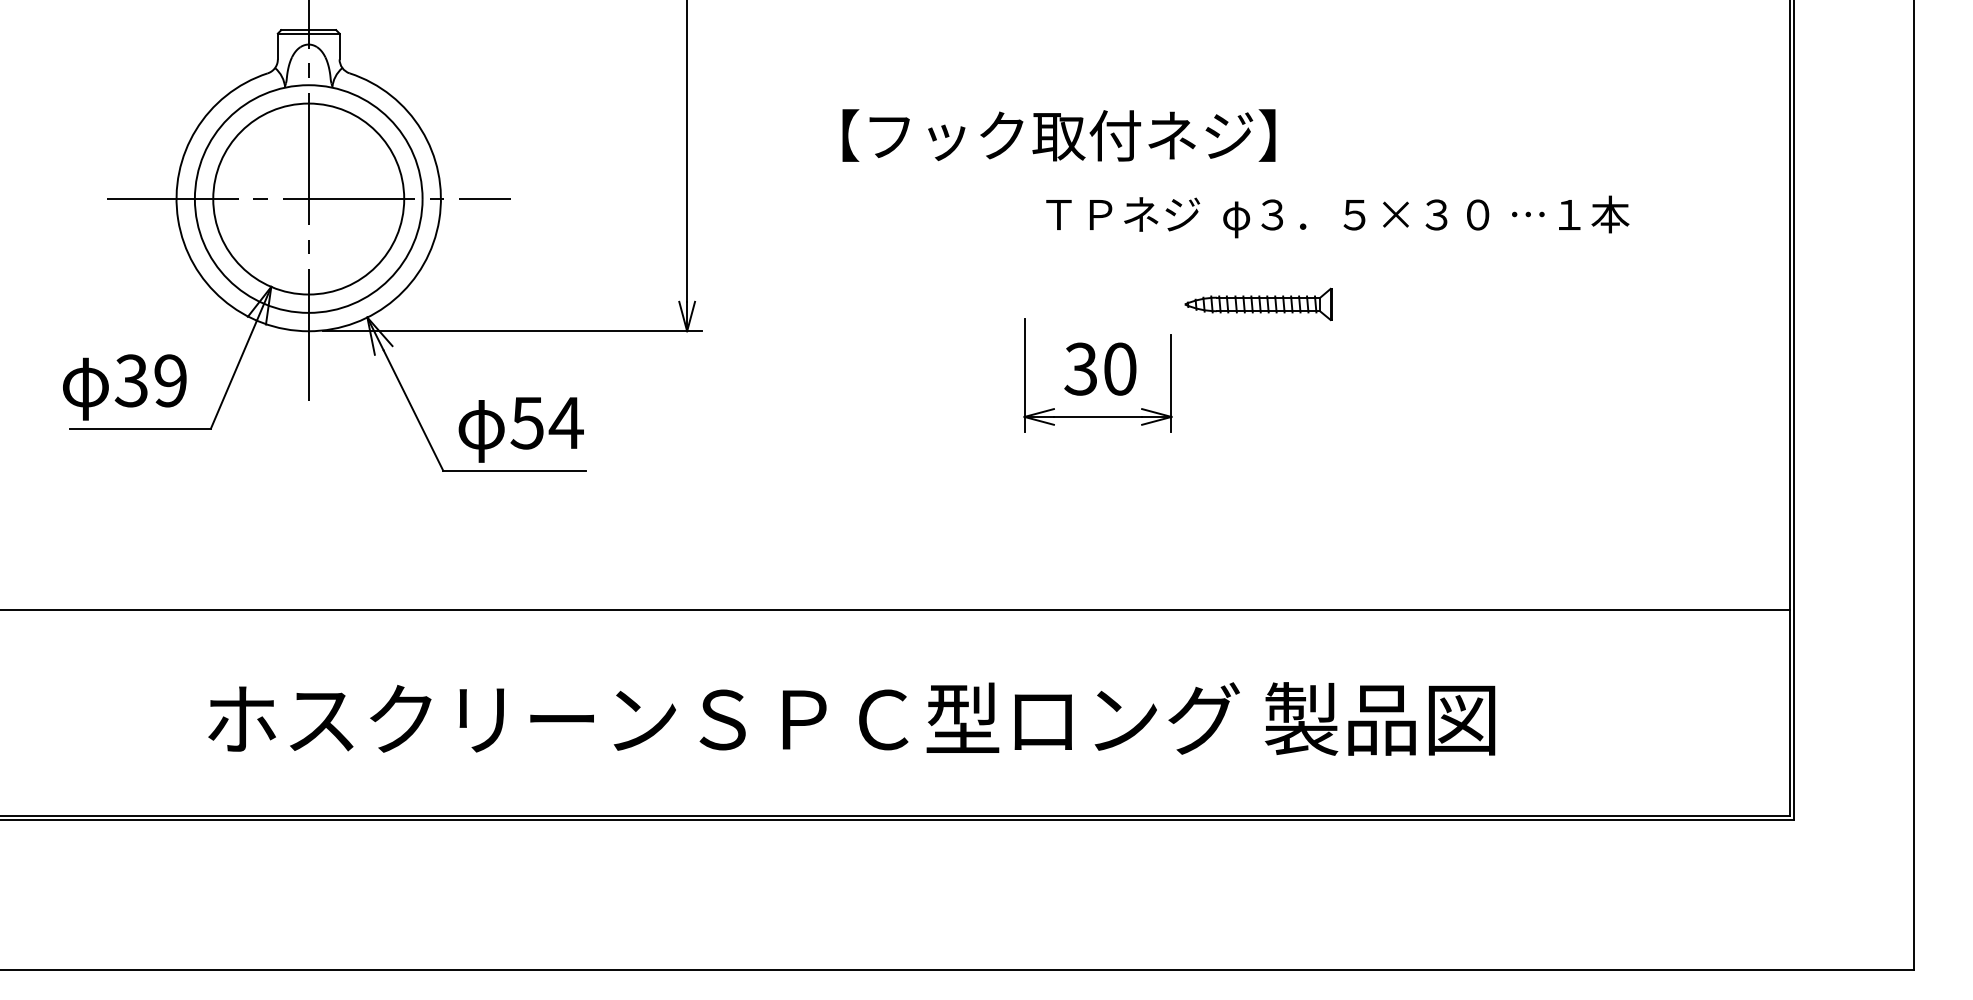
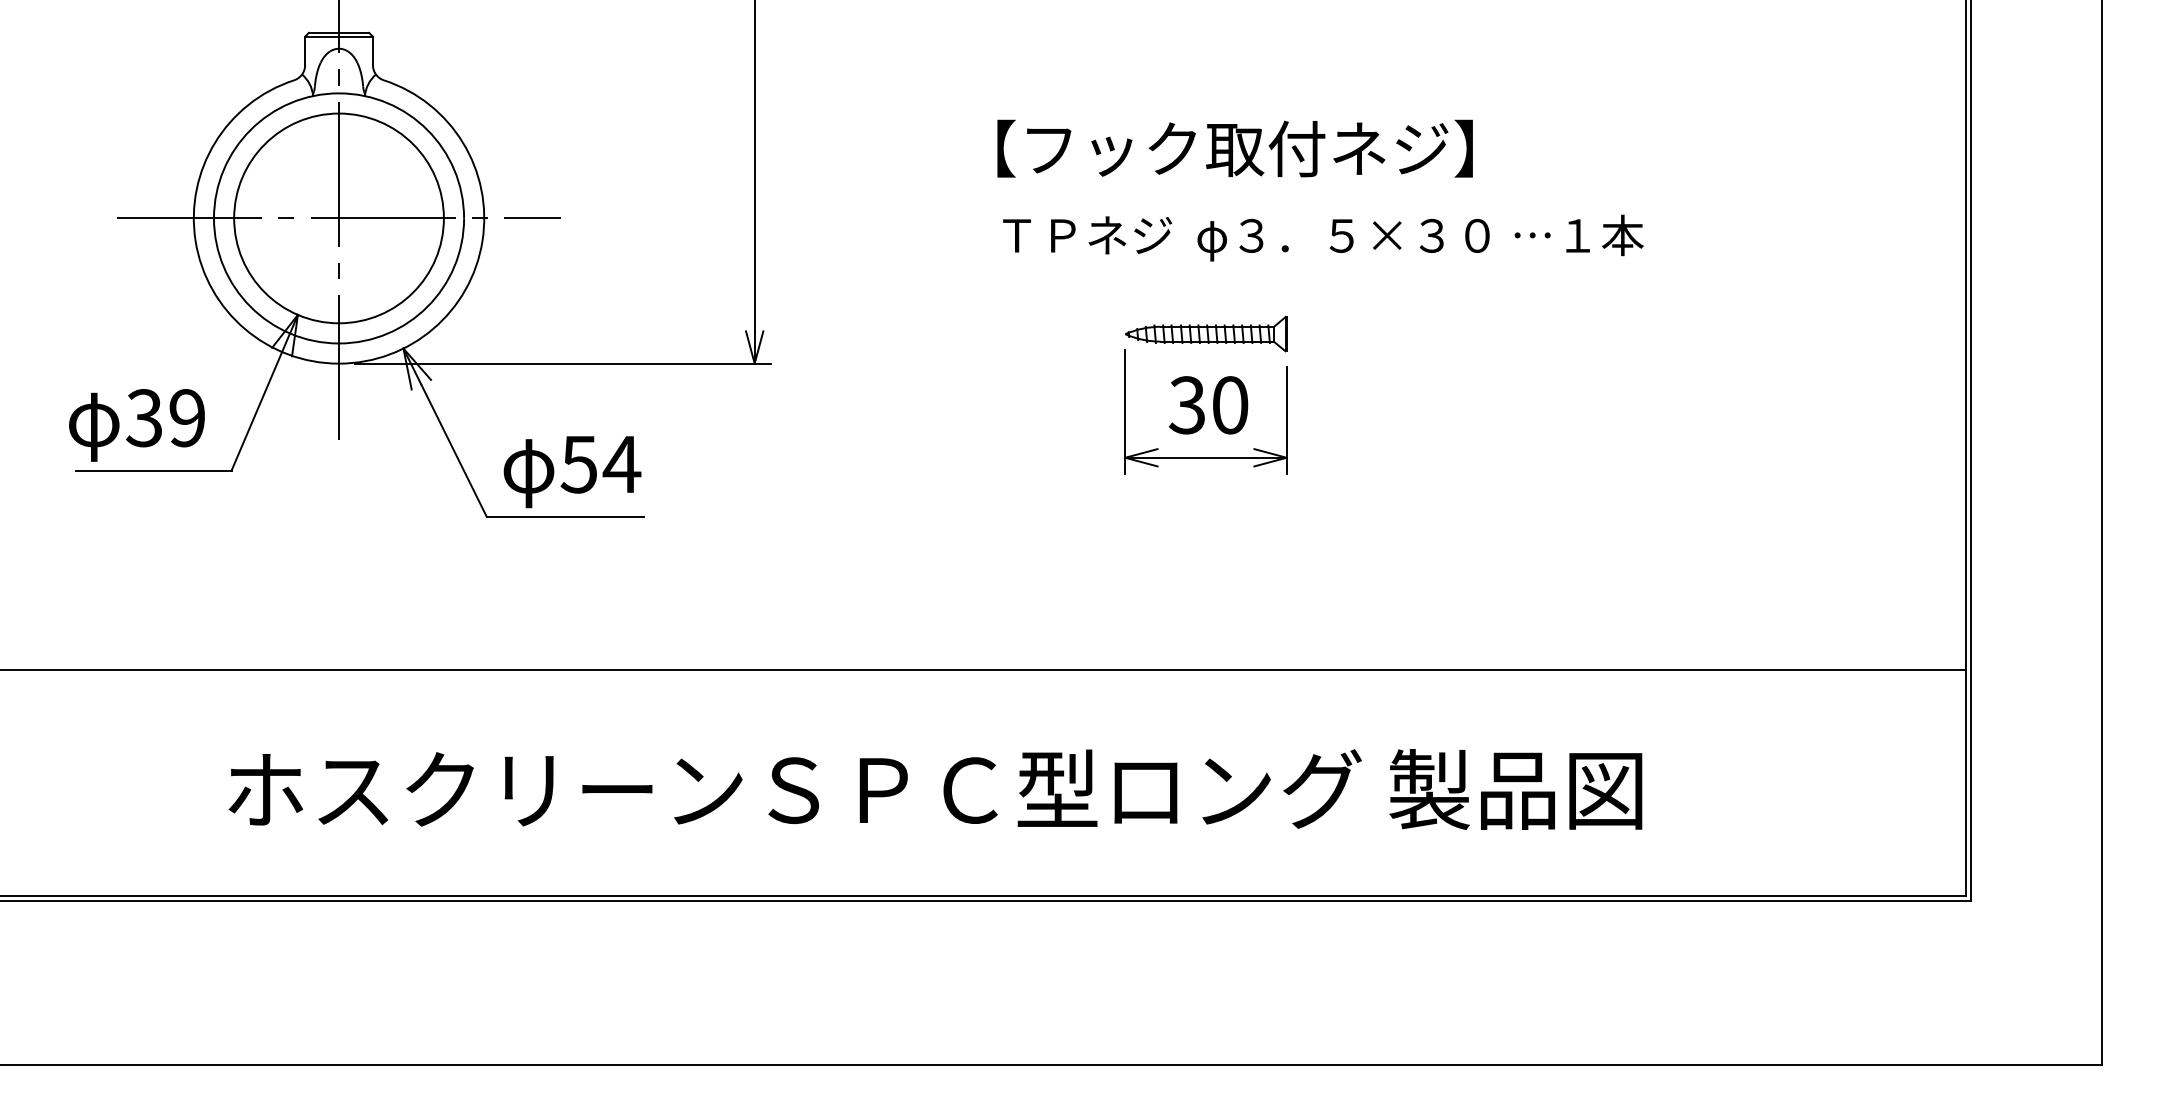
text: (1058, 135) -> (1234, 148), moved
text: (1337, 216) -> (1323, 237), moved
part: (1258, 304) -> (1206, 334), moved

